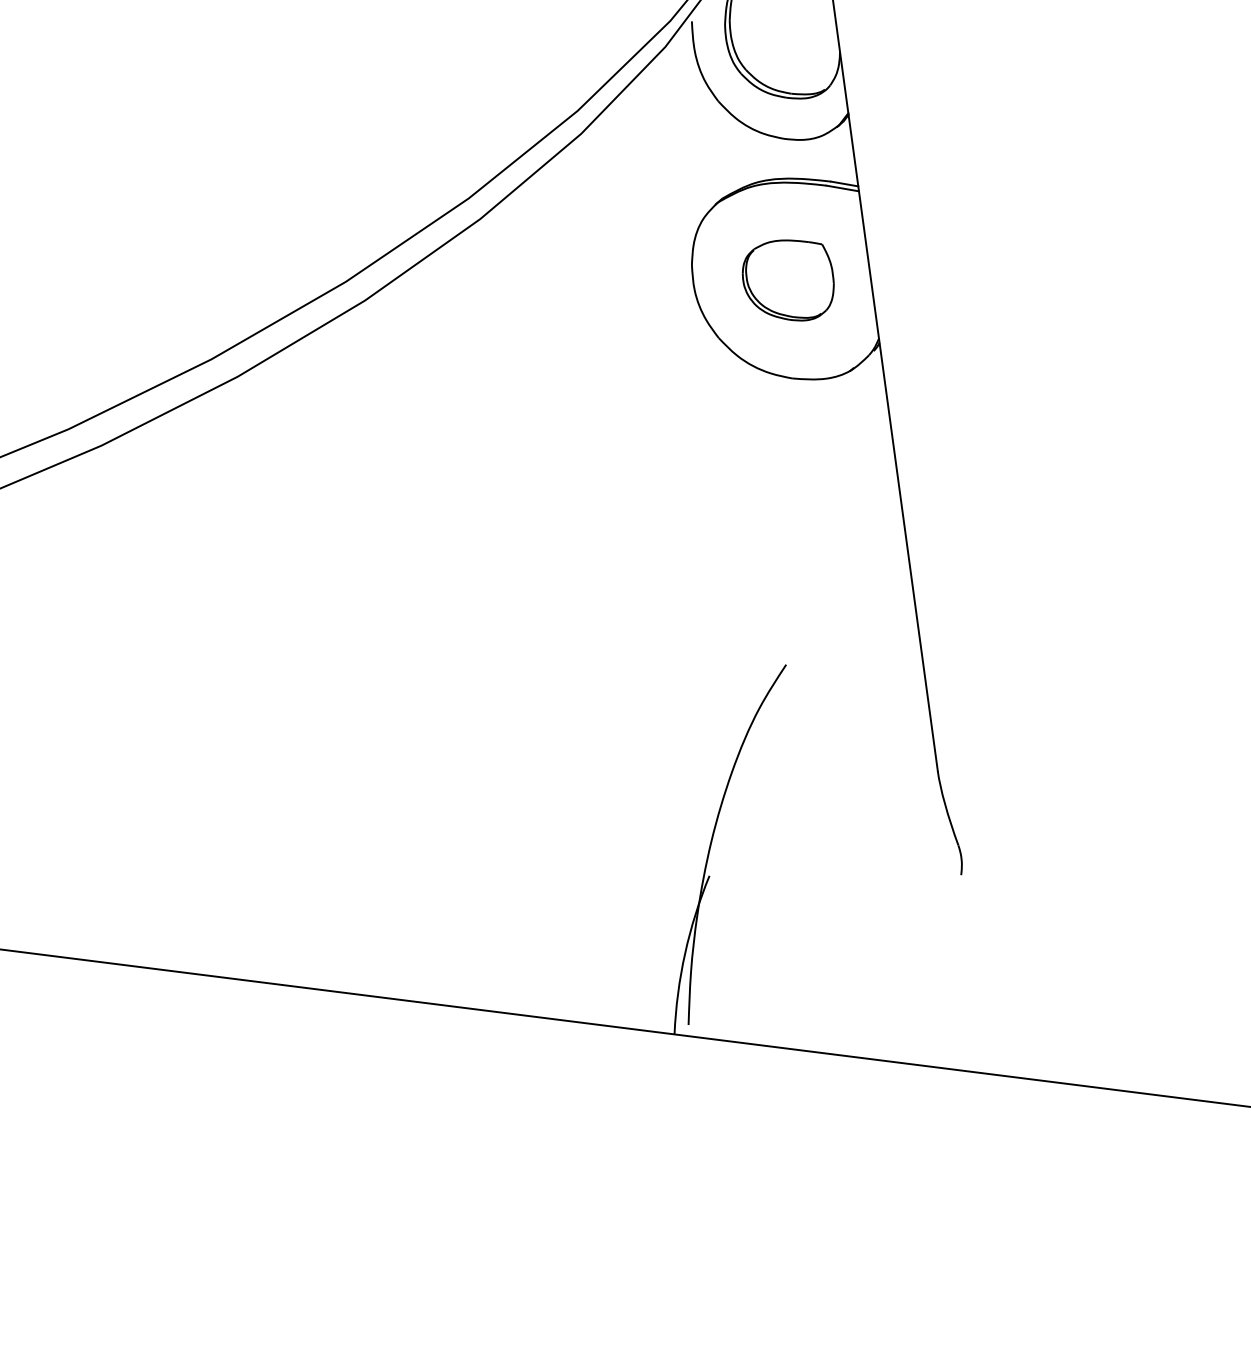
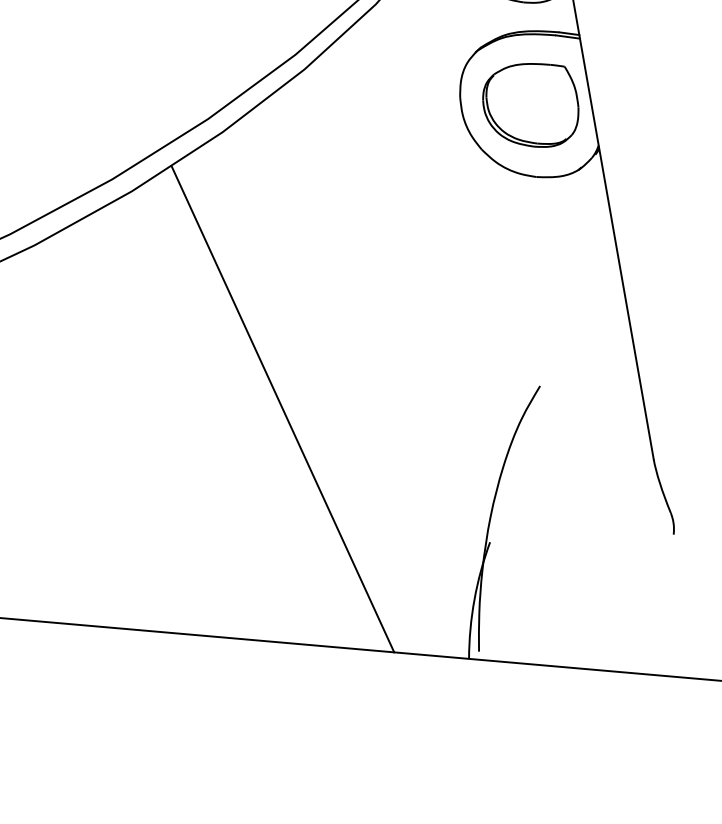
part: (788, 280) -> (531, 105), size x1.43
line: (432, 682) -> (282, 408), added

